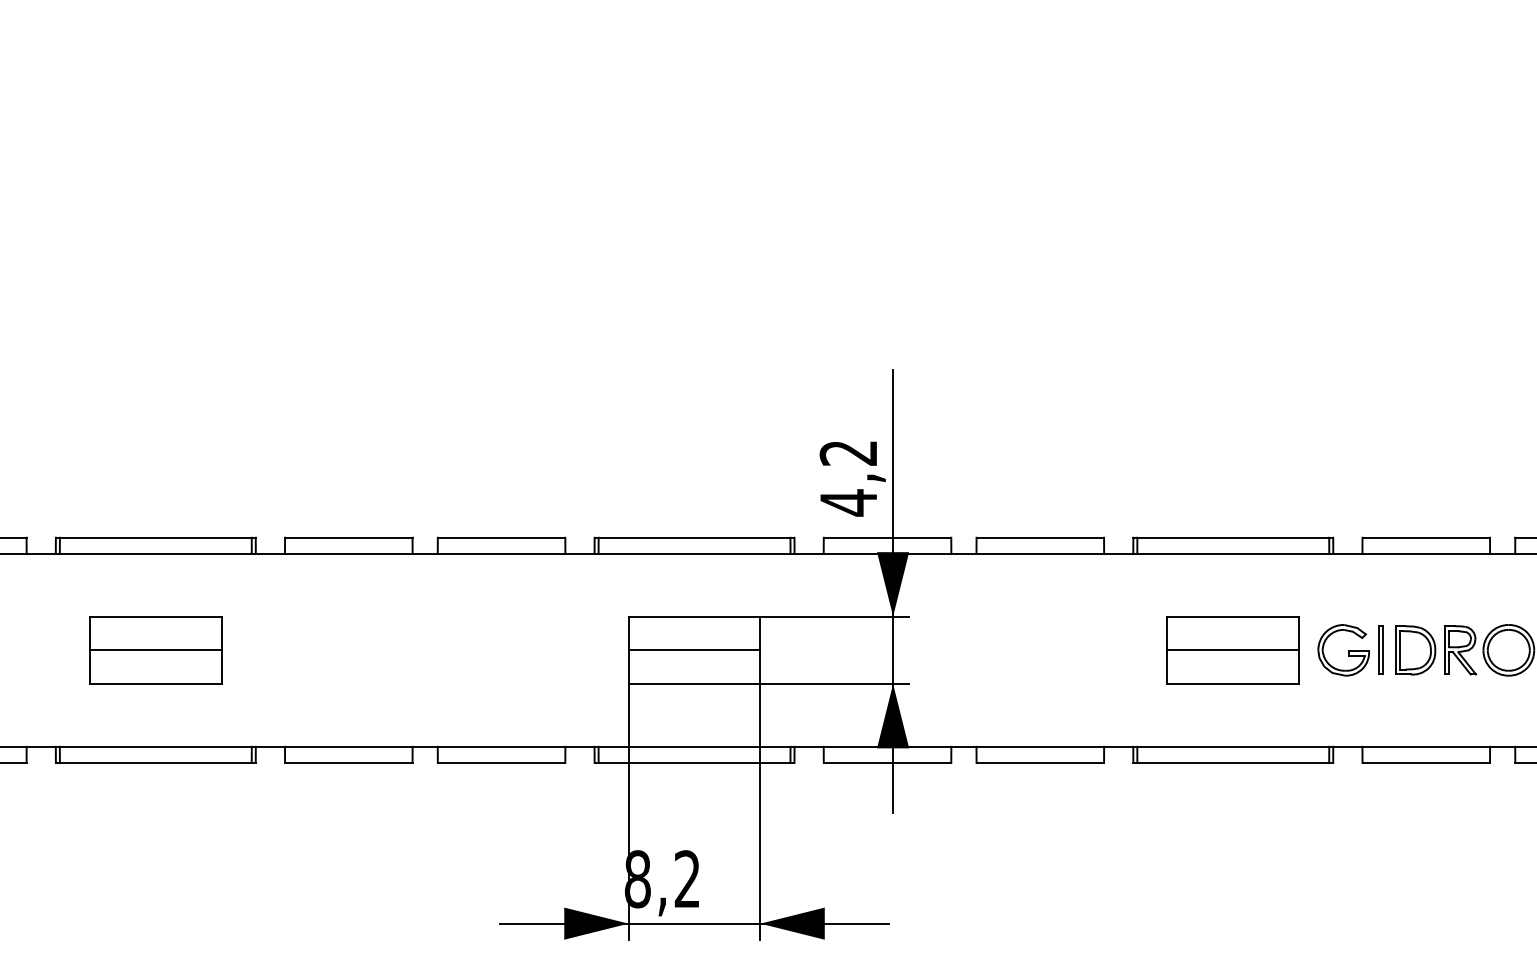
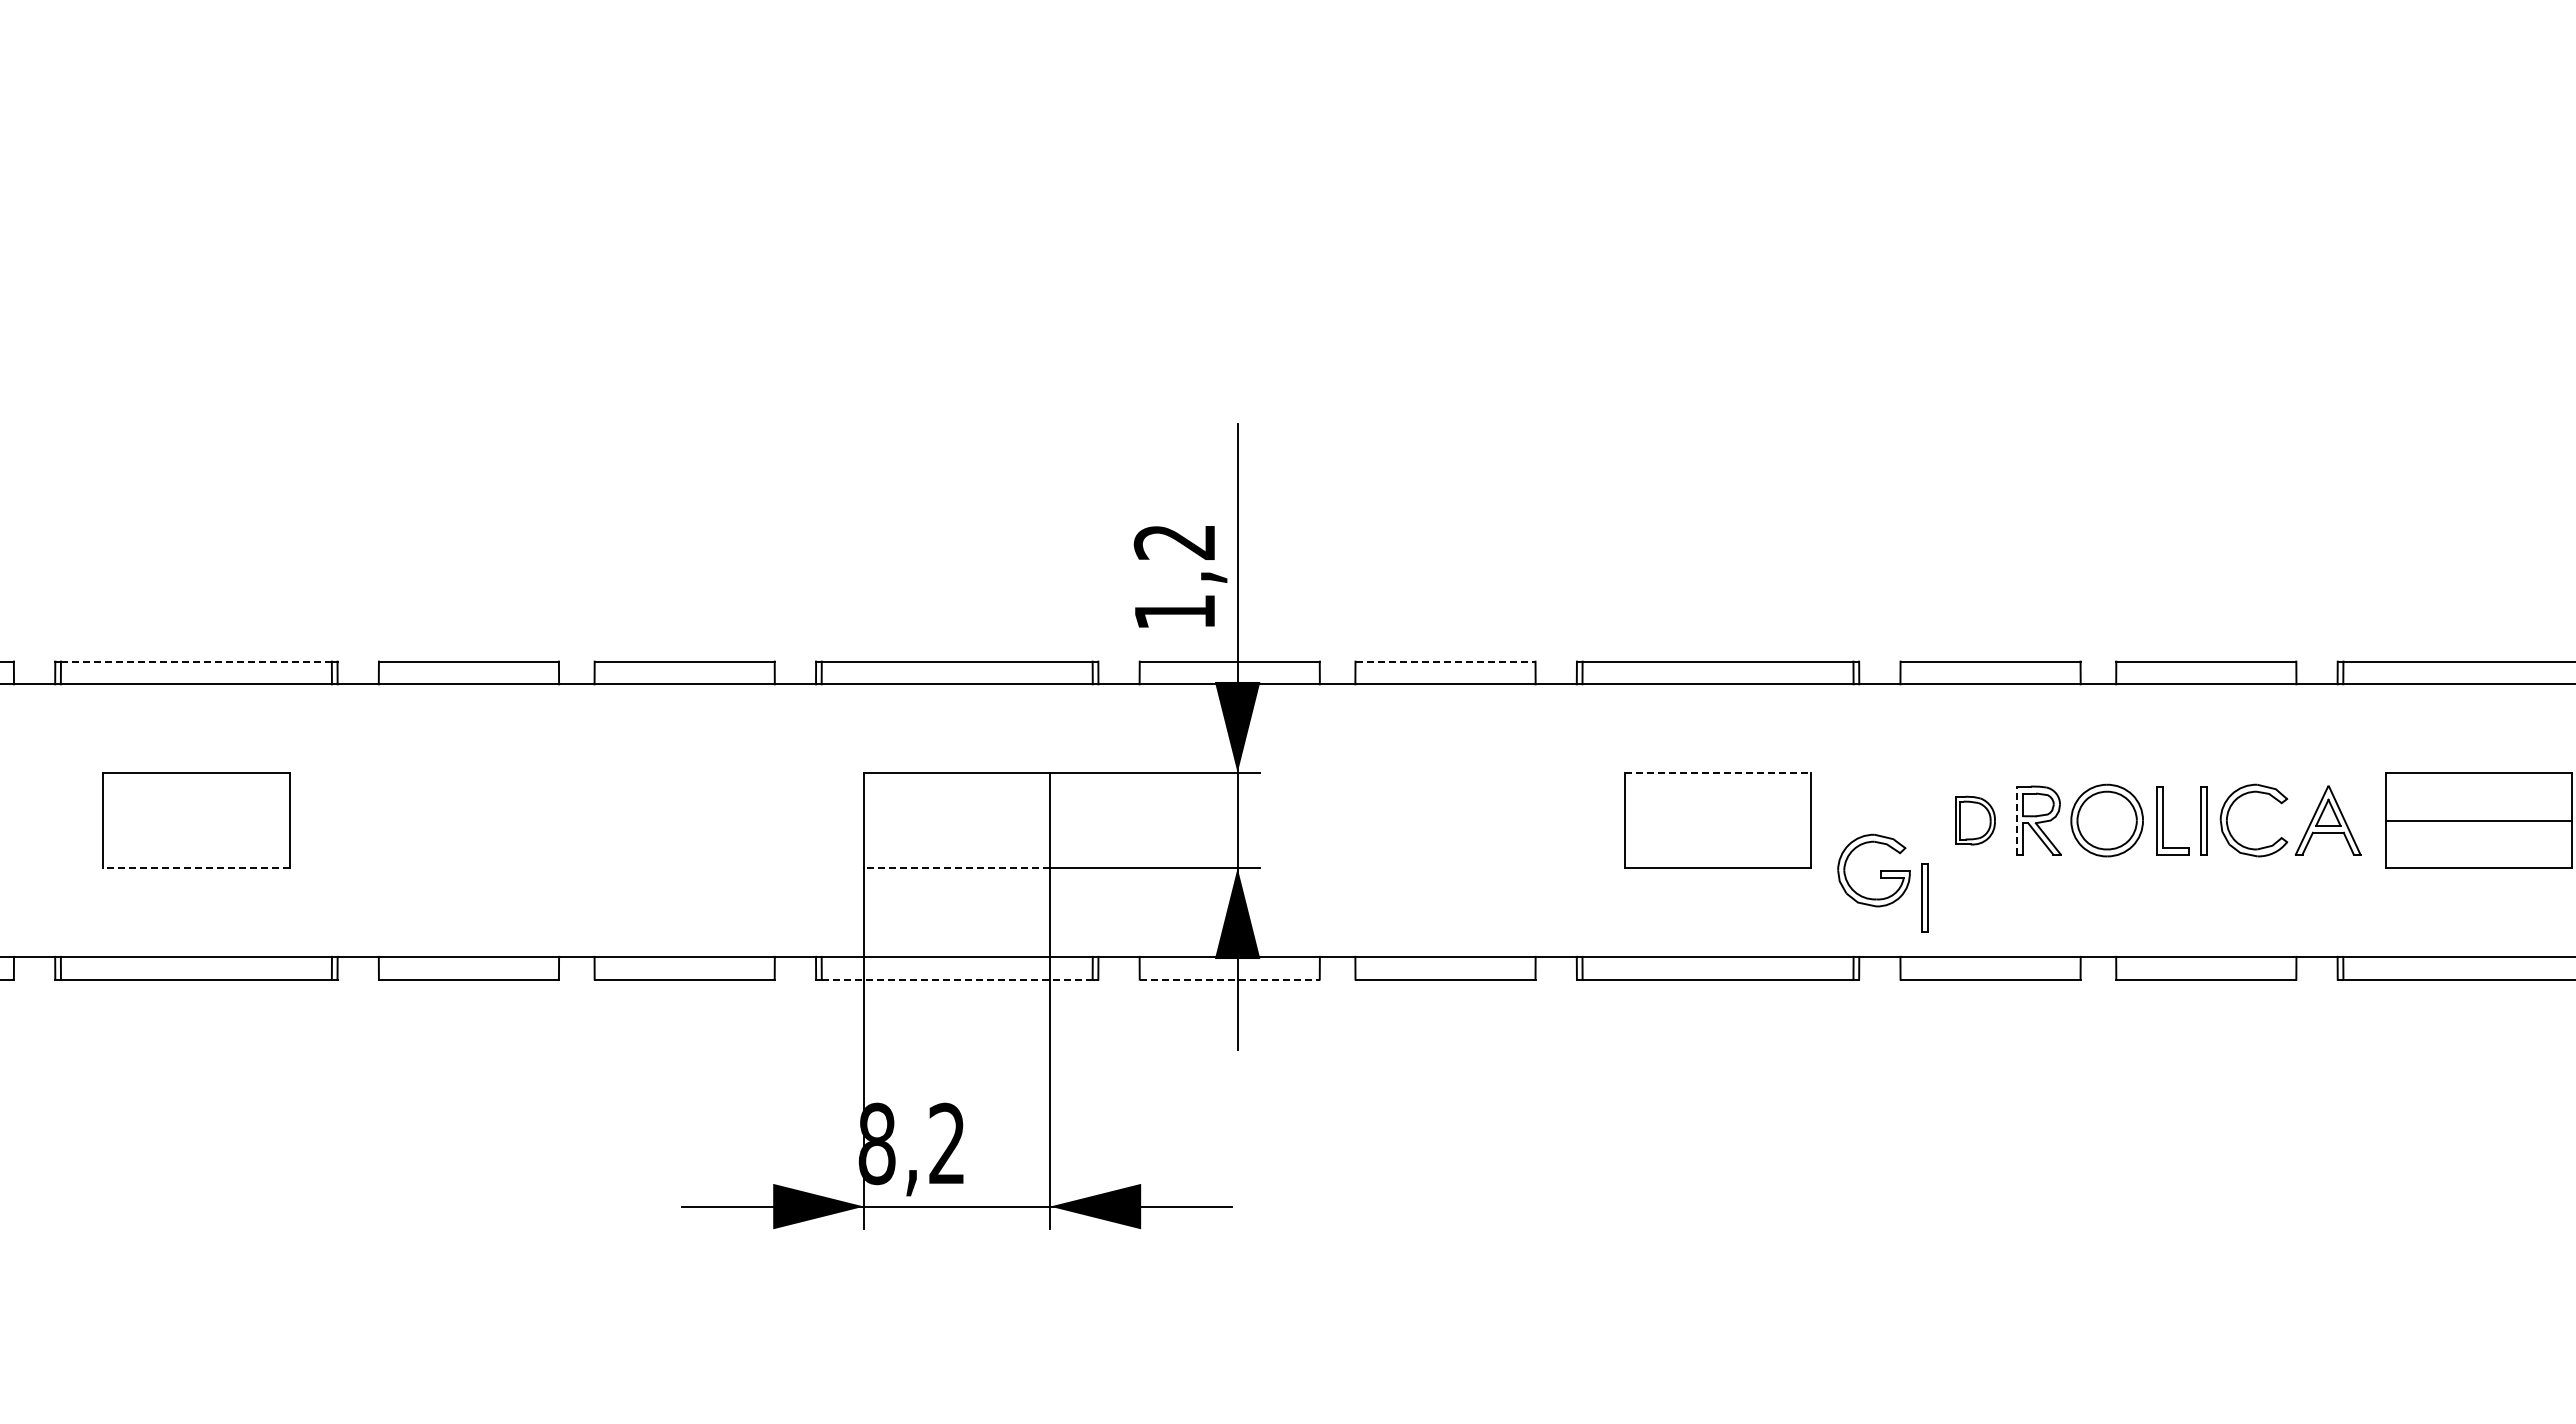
text: (848, 502) -> (1174, 612), 4,2 -> 1,2
line: (155, 537) -> (196, 661), solid -> dashed
line: (1041, 537) -> (1446, 661), solid -> dashed
line: (1233, 616) -> (1718, 772), solid -> dashed
line: (155, 650) -> (196, 820), removed
line: (694, 650) -> (957, 820), removed
line: (1232, 650) -> (1717, 820), removed
part: (1348, 650) -> (1880, 870), moved
part: (1380, 650) -> (1924, 897), moved
part: (1415, 650) -> (1975, 820), size x0.7
line: (1445, 650) -> (2017, 820), solid -> dashed
line: (155, 684) -> (195, 868), solid -> dashed
line: (694, 684) -> (956, 868), solid -> dashed
line: (694, 762) -> (957, 979), solid -> dashed
line: (888, 762) -> (1230, 979), solid -> dashed

